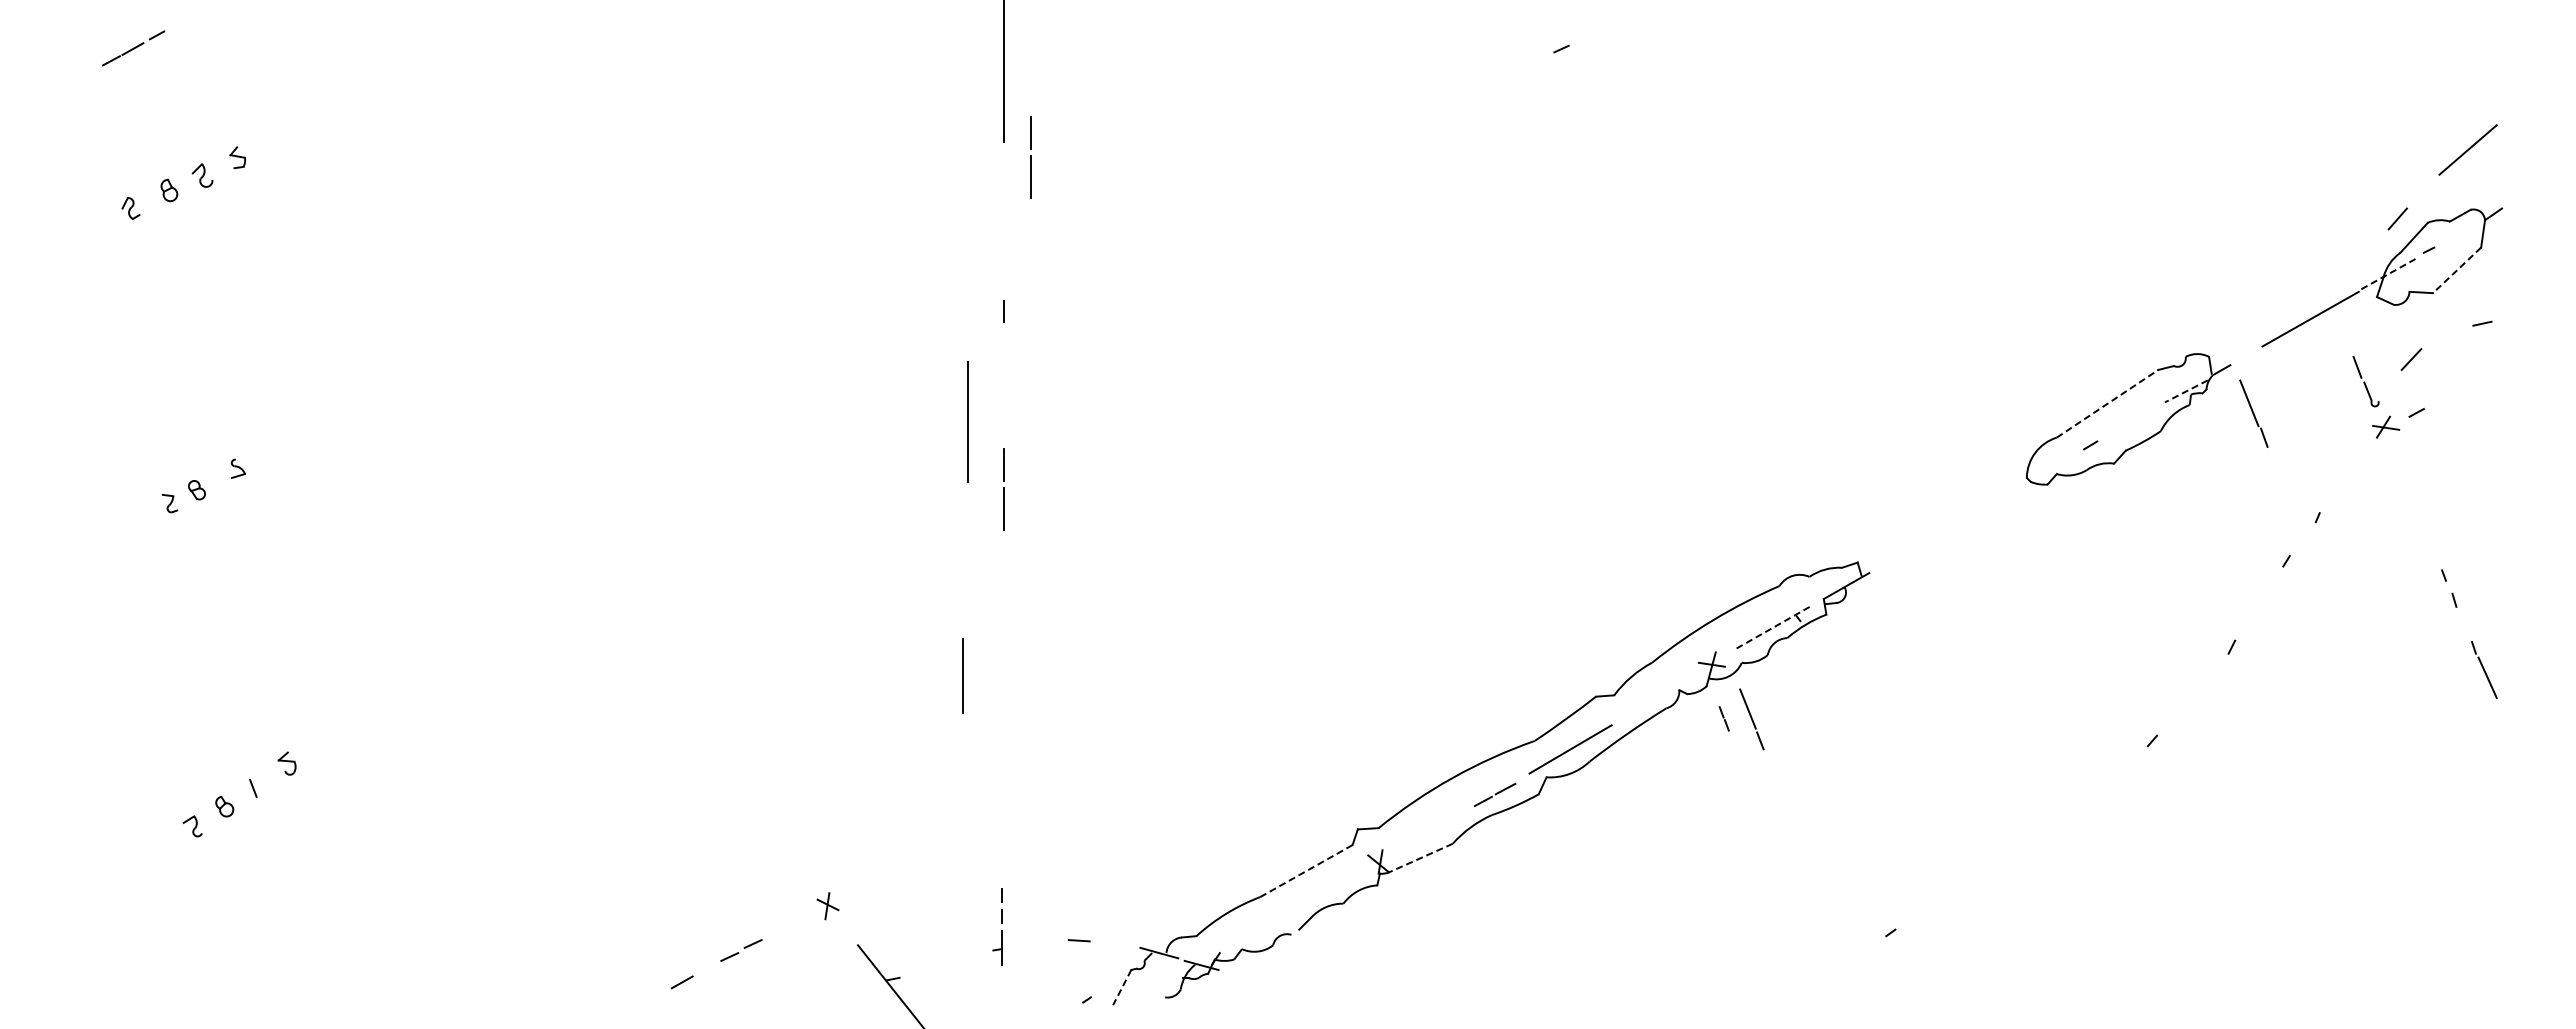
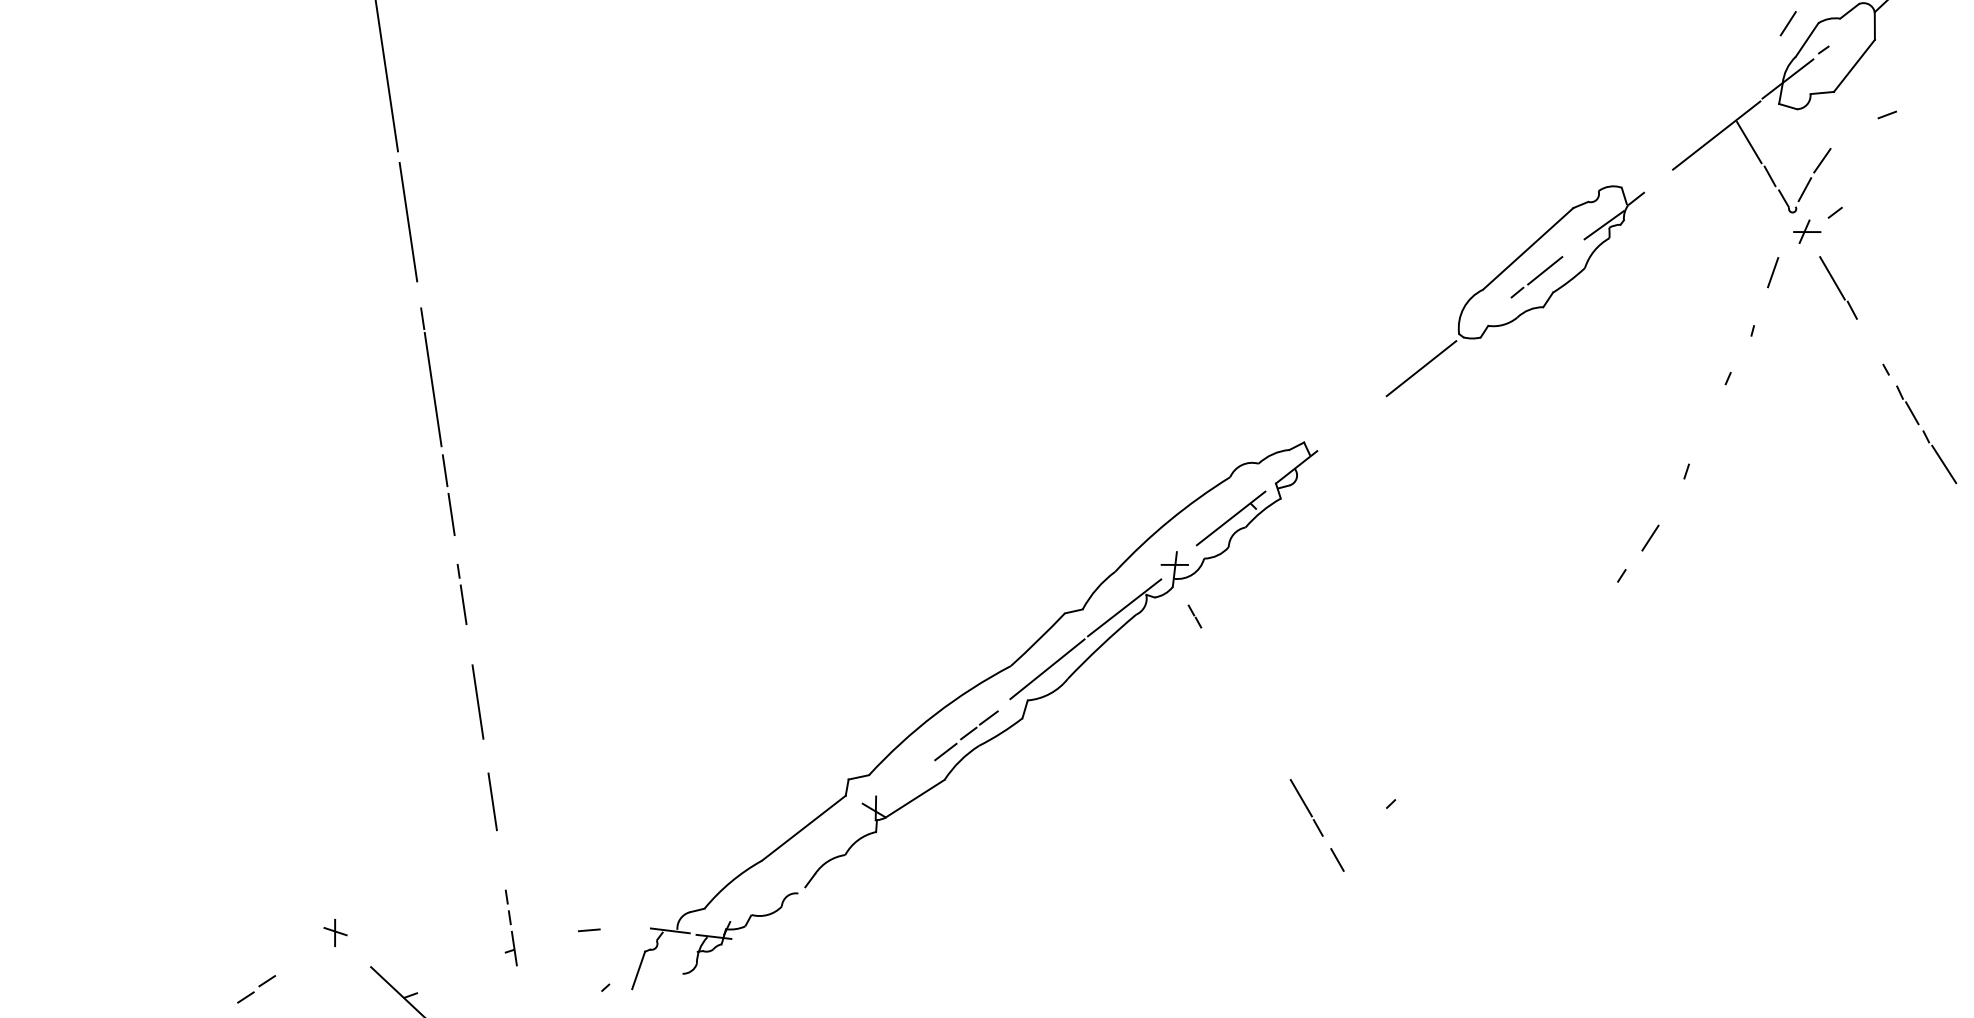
line: (1030, 157) -> (426, 162), removed
line: (2456, 270) -> (1853, 66), dashed -> solid
line: (2389, 273) -> (1788, 78), dashed -> solid
line: (2341, 330) -> (1748, 142), added
line: (1003, 382) -> (432, 389), added
line: (2389, 385) -> (1804, 189), added
line: (2185, 391) -> (1603, 225), dashed -> solid
line: (2107, 403) -> (1528, 248), dashed -> solid
part: (2253, 413) -> (1838, 287), moved
line: (967, 421) -> (408, 221), moved
line: (2121, 427) -> (1545, 270), added
line: (2346, 462) -> (1773, 272), added
line: (1984, 506) -> (1421, 368), added
line: (1001, 589) -> (461, 594), added
line: (2463, 622) -> (1912, 413), added
line: (1774, 626) -> (1231, 517), dashed -> solid
line: (962, 675) -> (477, 702), moved
line: (1655, 699) -> (1124, 607), added
line: (2186, 707) -> (1650, 537), added
line: (1751, 719) -> (1306, 808), moved
line: (1001, 799) -> (491, 801), added
line: (1457, 815) -> (945, 751), added
line: (1420, 858) -> (914, 799), dashed -> solid
line: (1306, 870) -> (803, 827), dashed -> solid
line: (1829, 980) -> (1337, 860), added
line: (1122, 987) -> (638, 970), dashed -> solid

